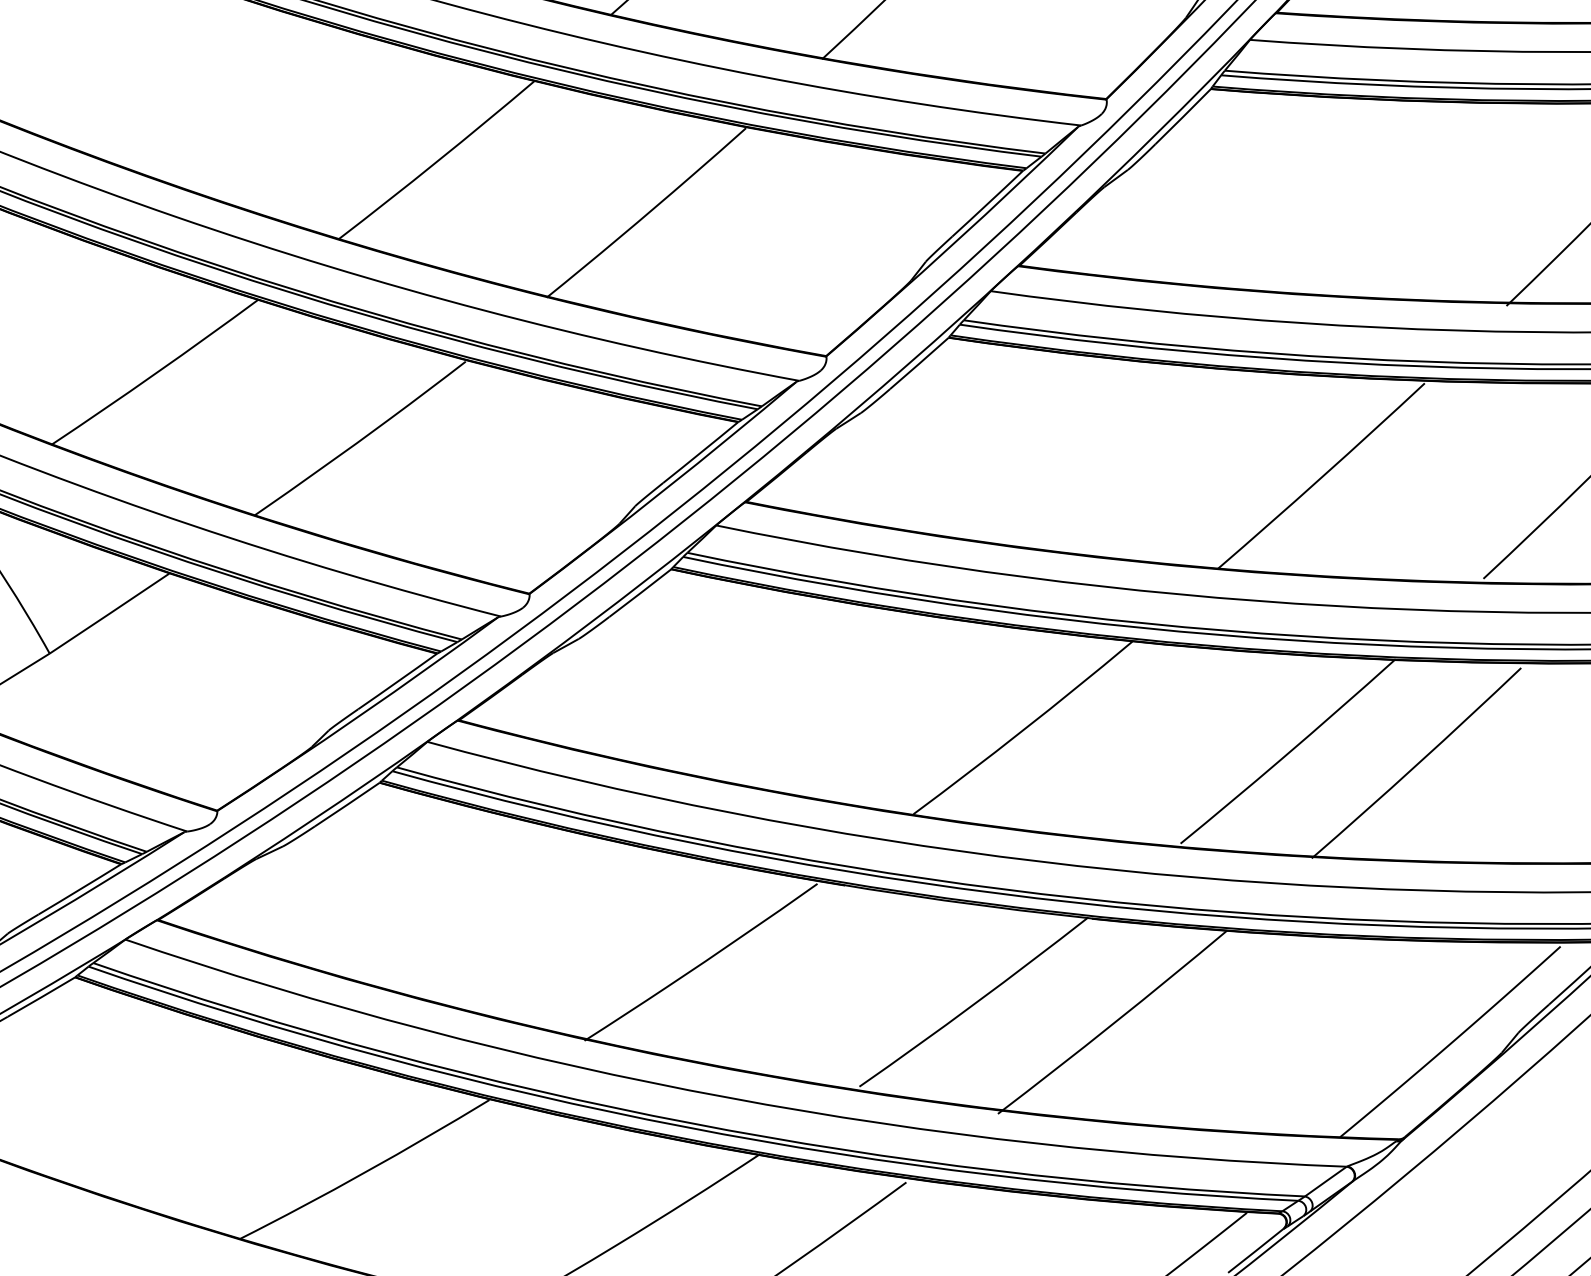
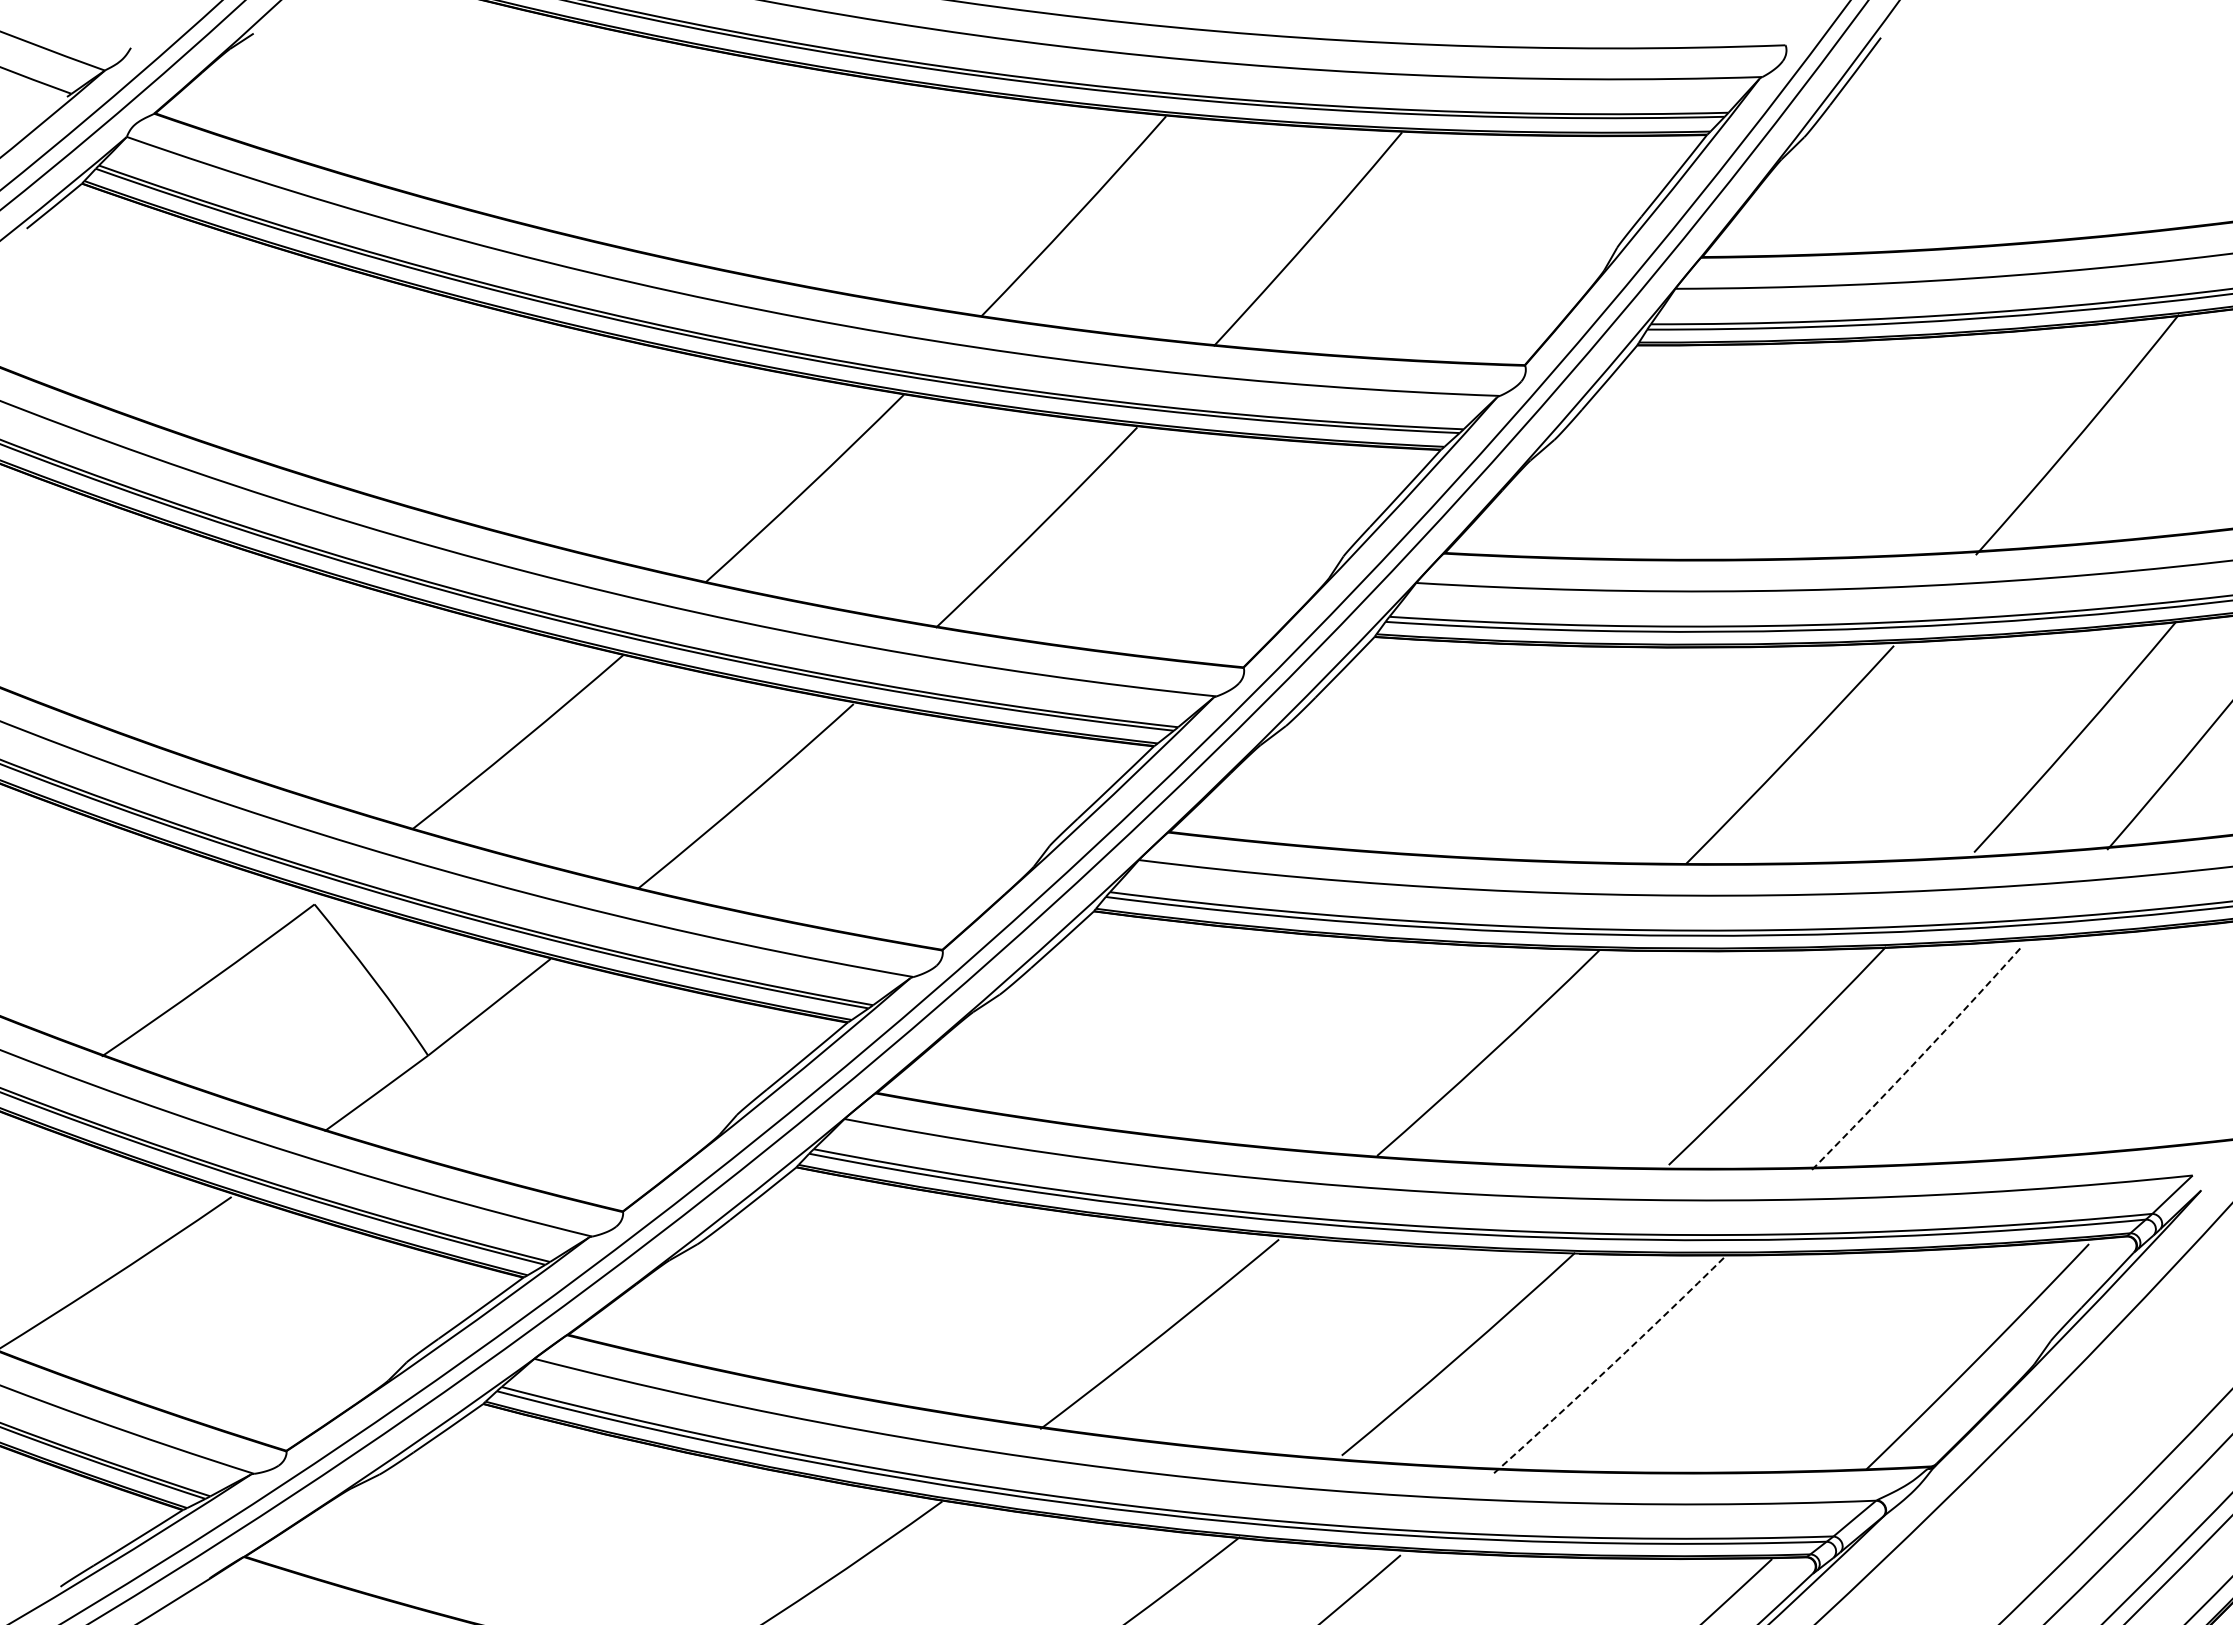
arc: (1417, 764) -> (1918, 1059), solid -> dashed
arc: (1113, 1023) -> (1611, 1365), solid -> dashed

